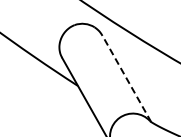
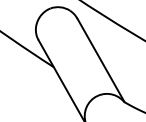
line: (126, 78) -> (100, 60), dashed -> solid

